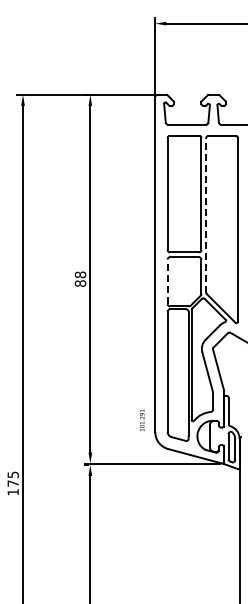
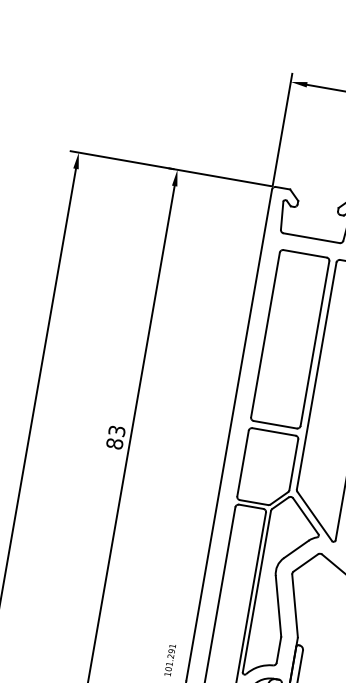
line: (206, 214) -> (317, 374), dashed -> solid
text: (80, 274) -> (117, 430), 88 -> 83
line: (167, 281) -> (242, 463), dashed -> solid

